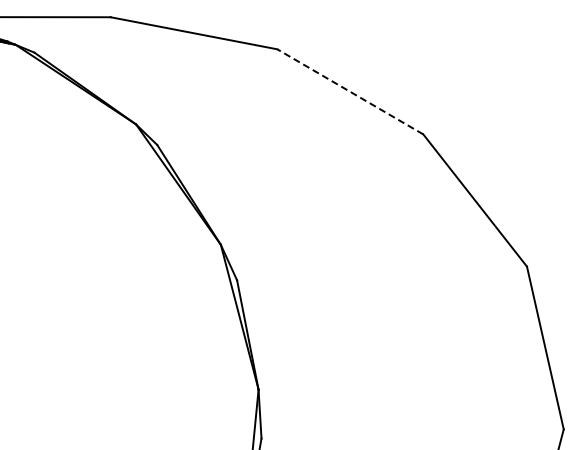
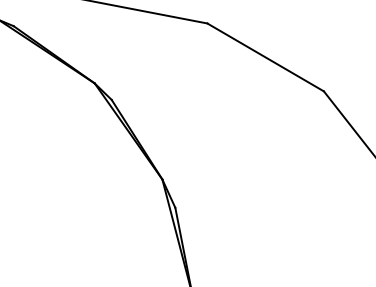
line: (350, 91) -> (265, 57), dashed -> solid

